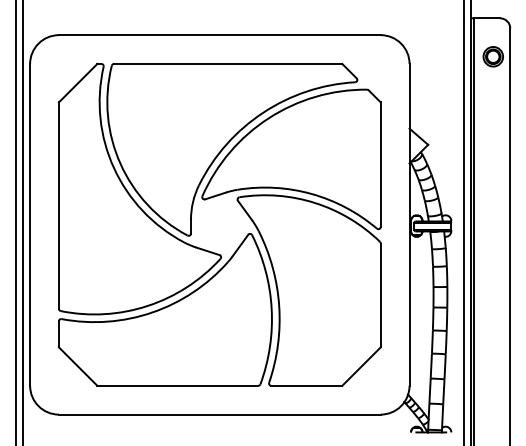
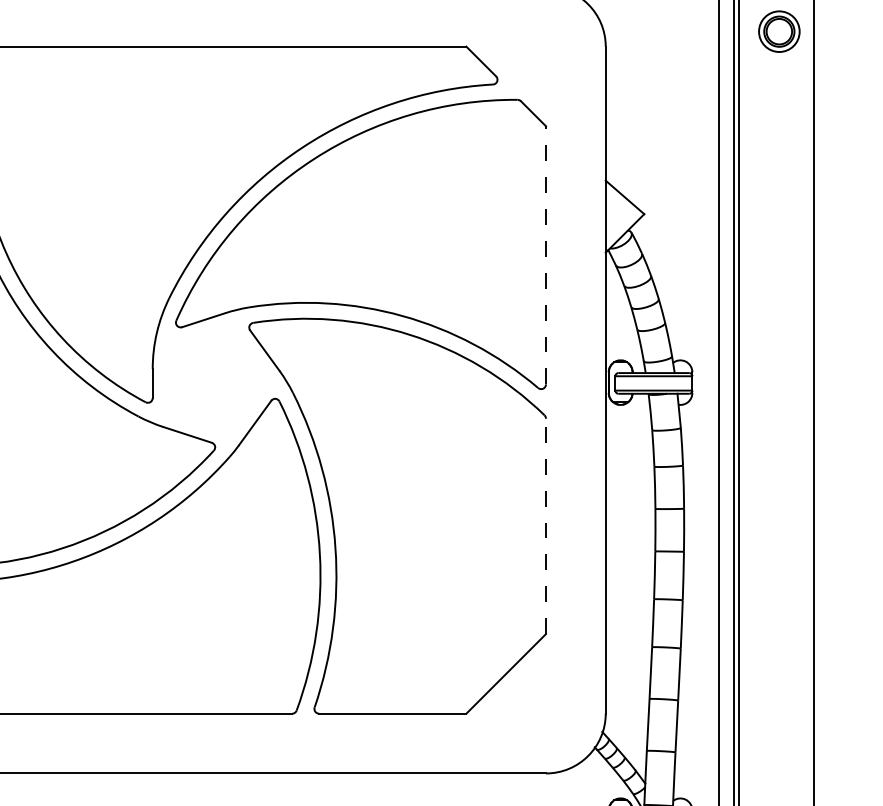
line: (380, 164) -> (545, 254), solid -> dashed
line: (380, 295) -> (545, 526), solid -> dashed

